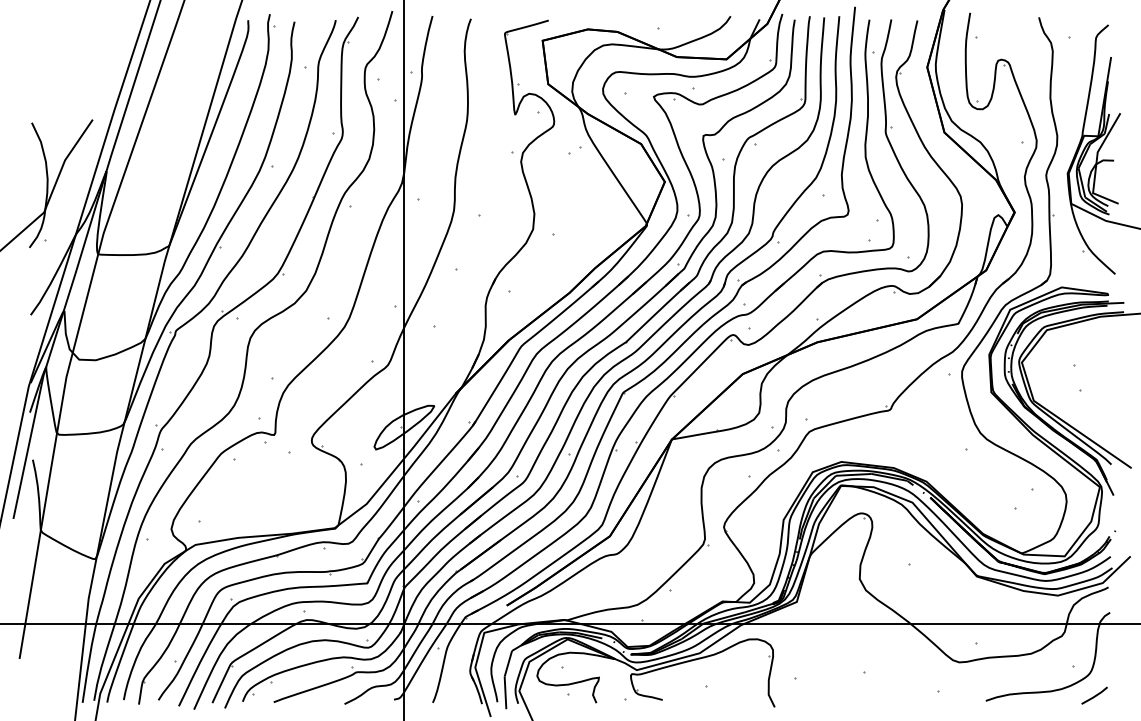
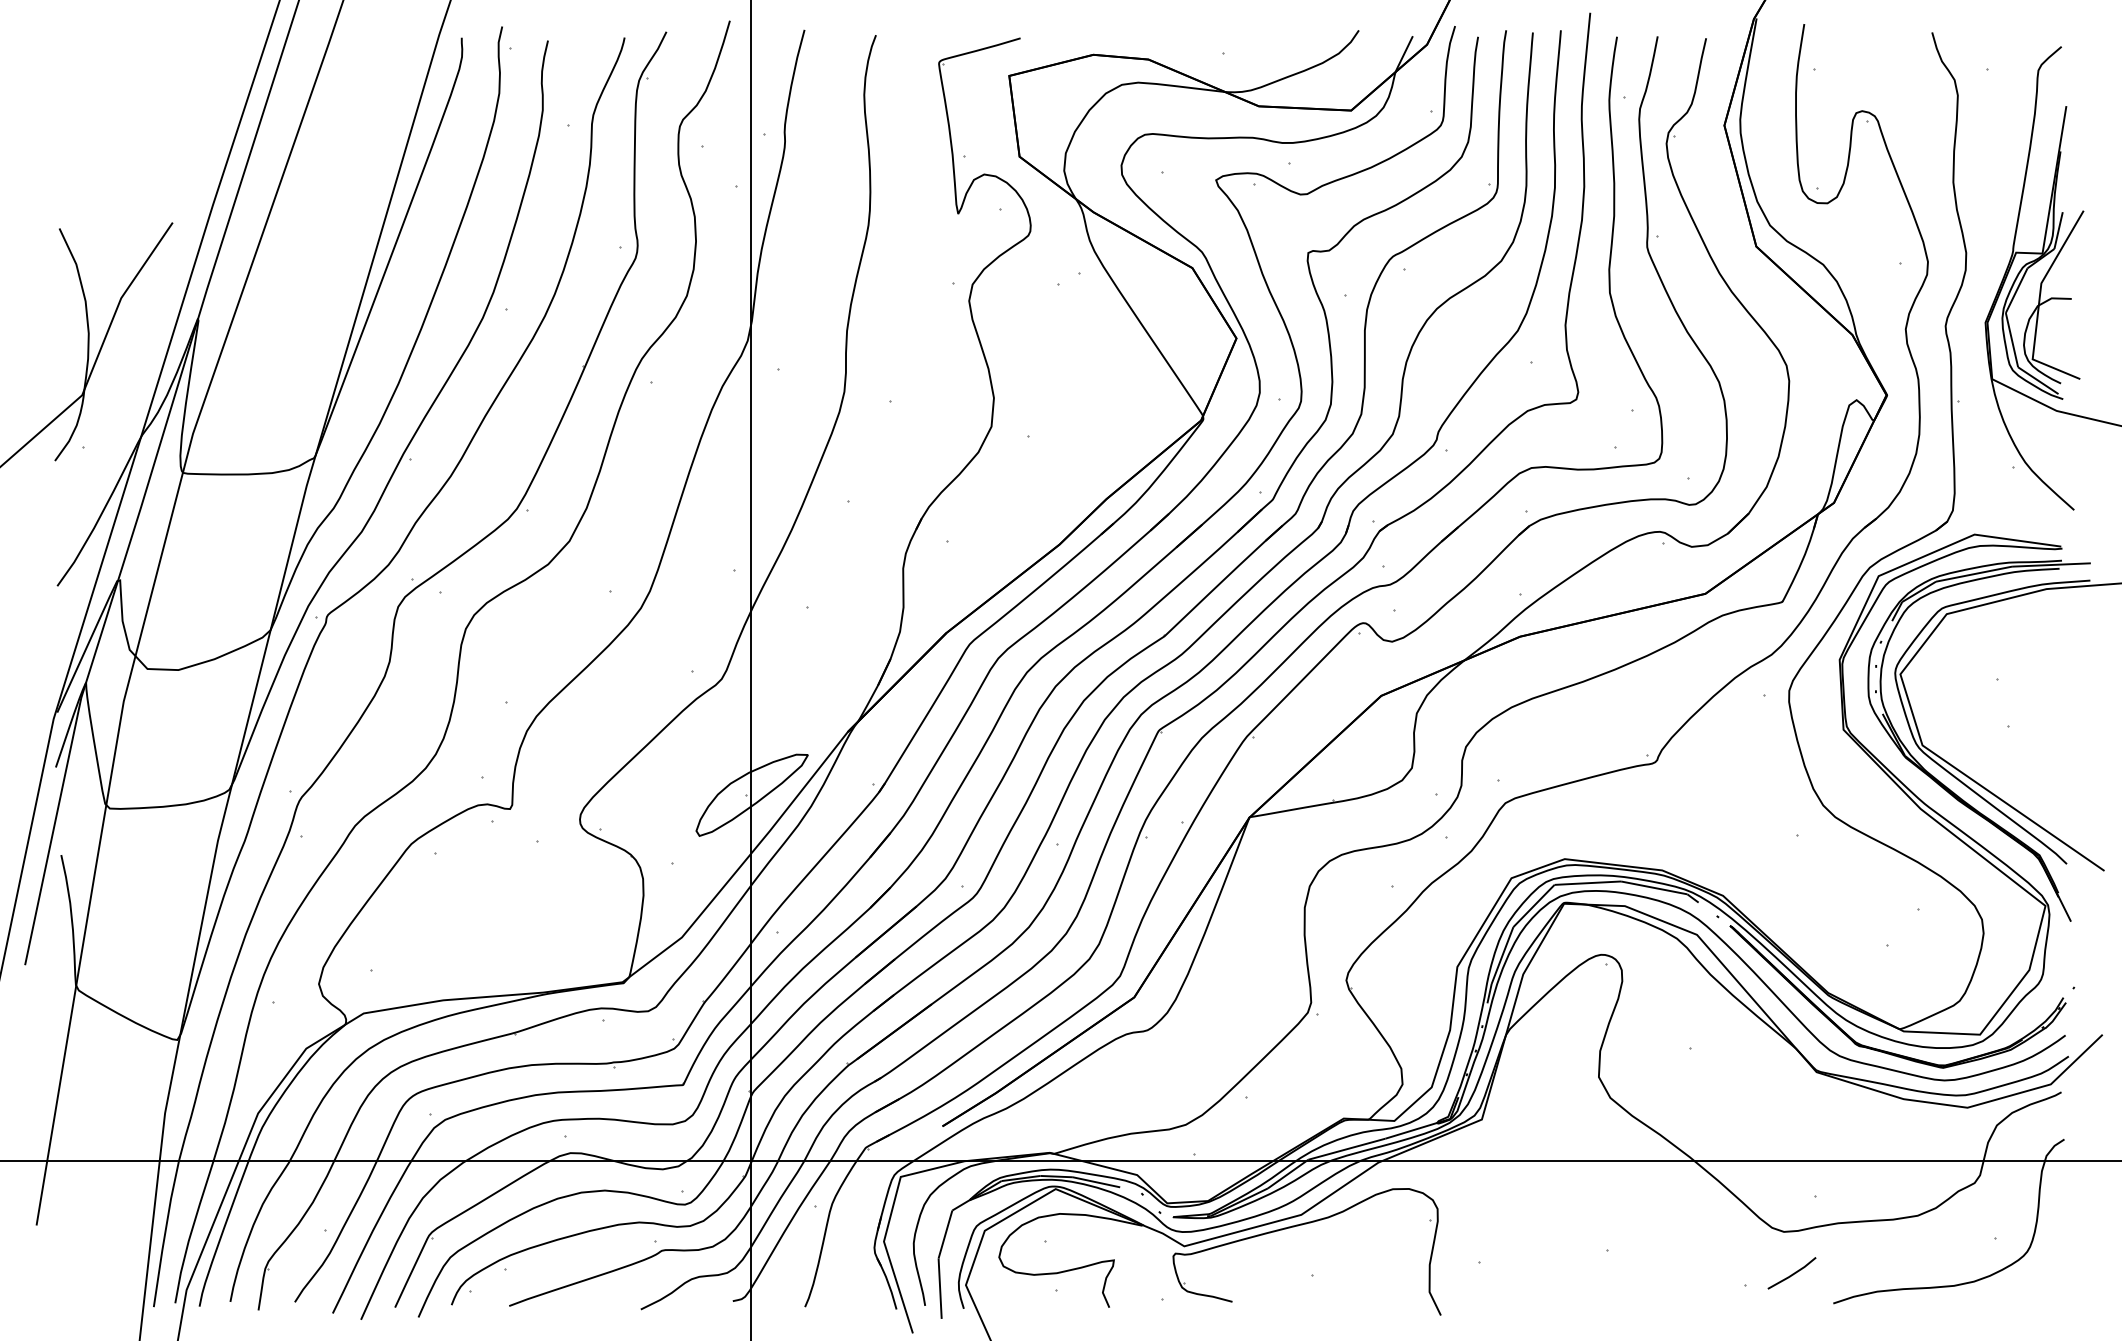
line: (1094, 695) -> (1791, 1272), moved

